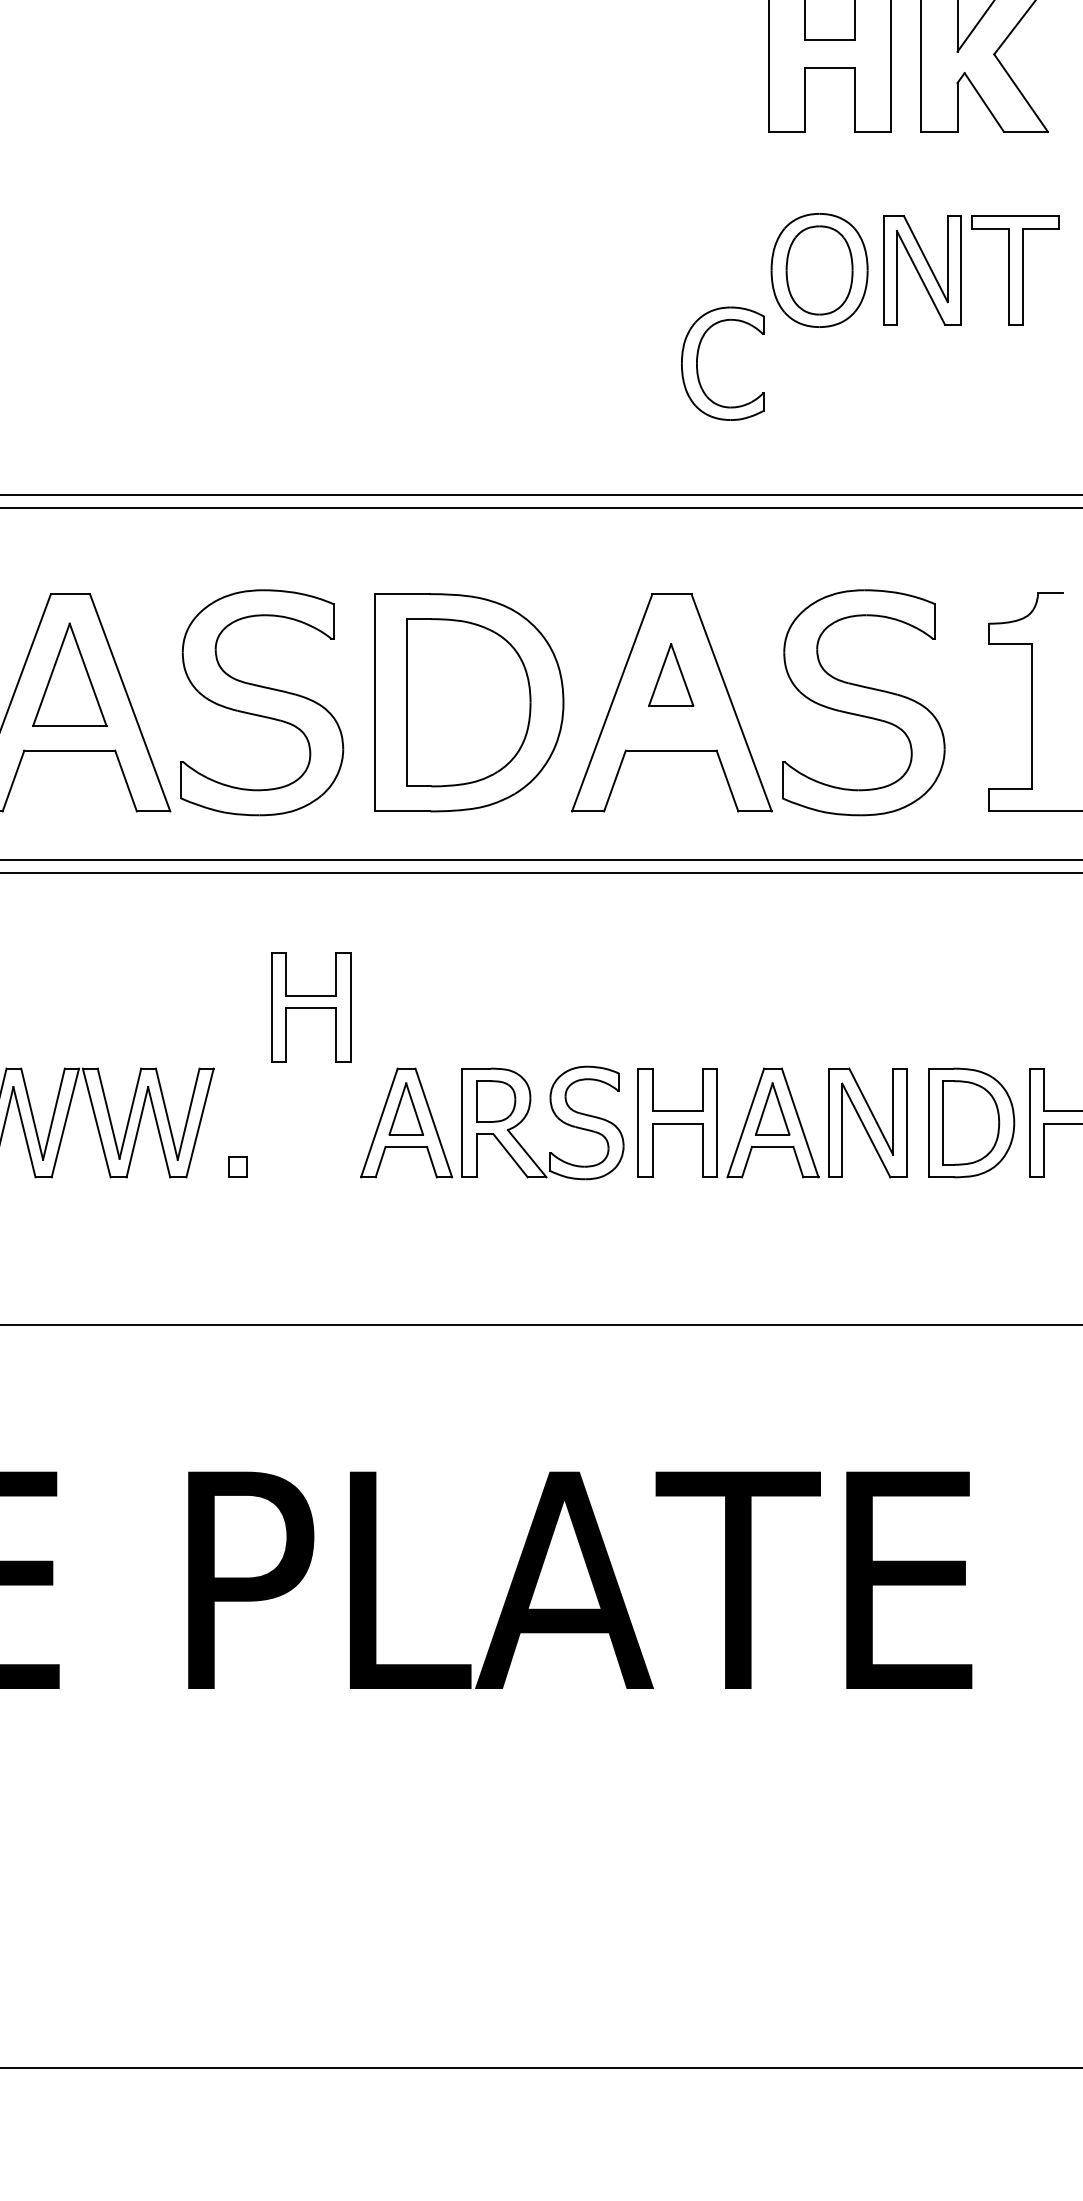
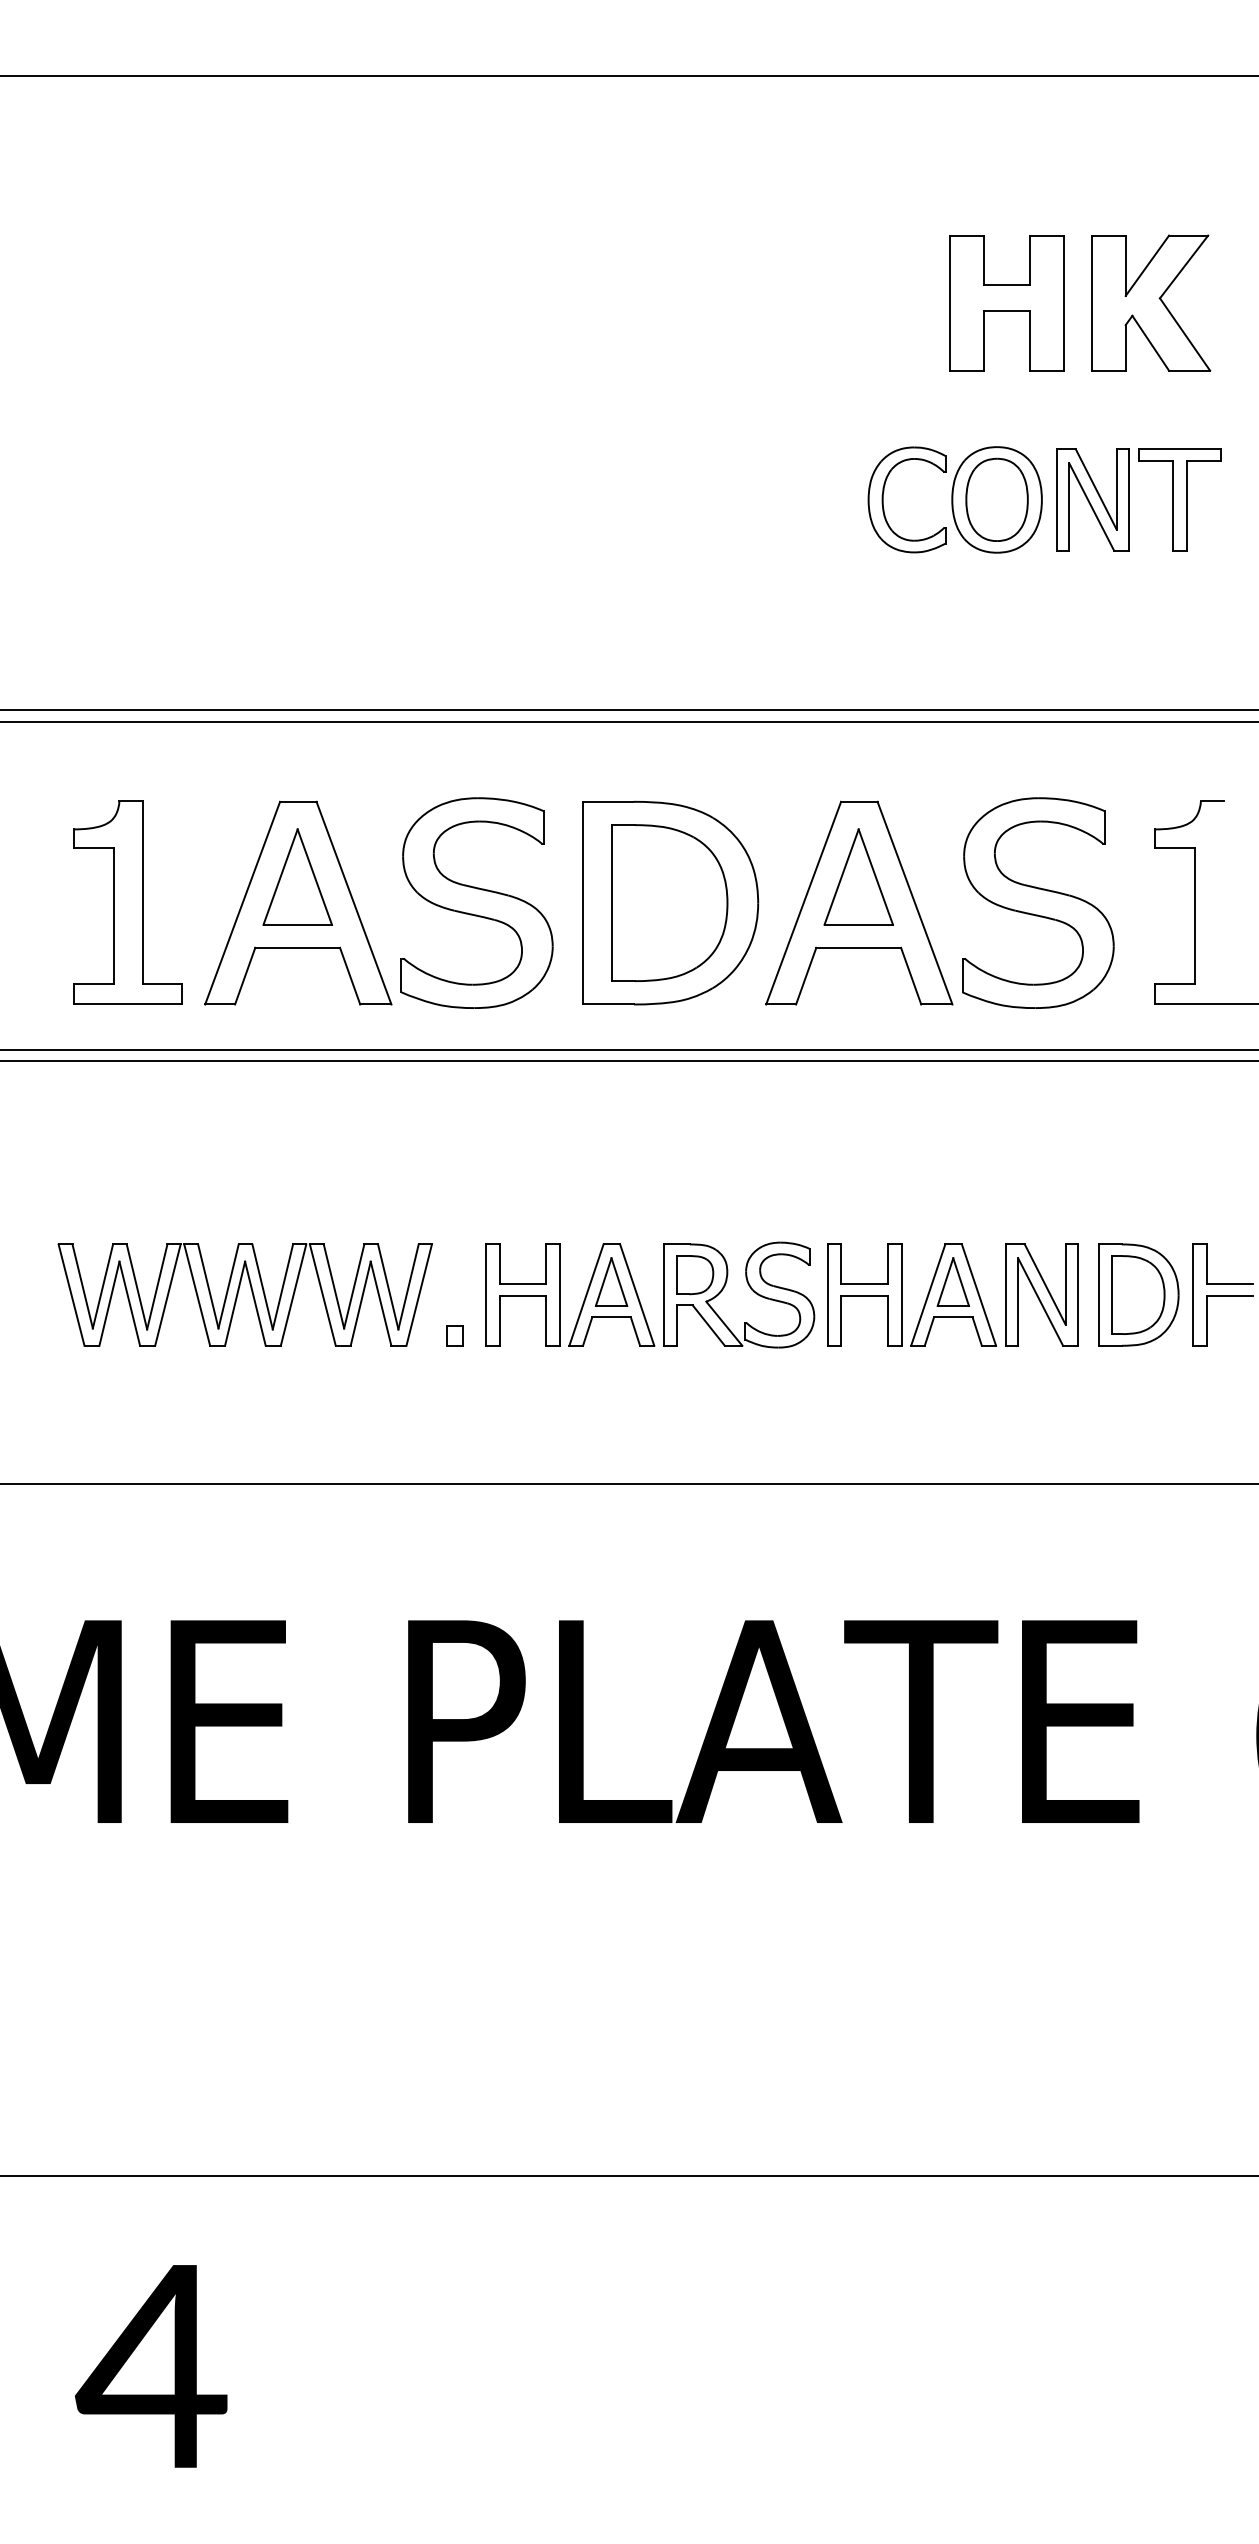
part: (697, 363) -> (883, 499), moved
part: (671, 674) -> (858, 876), size x1.67
part: (310, 1006) -> (522, 1294), moved

